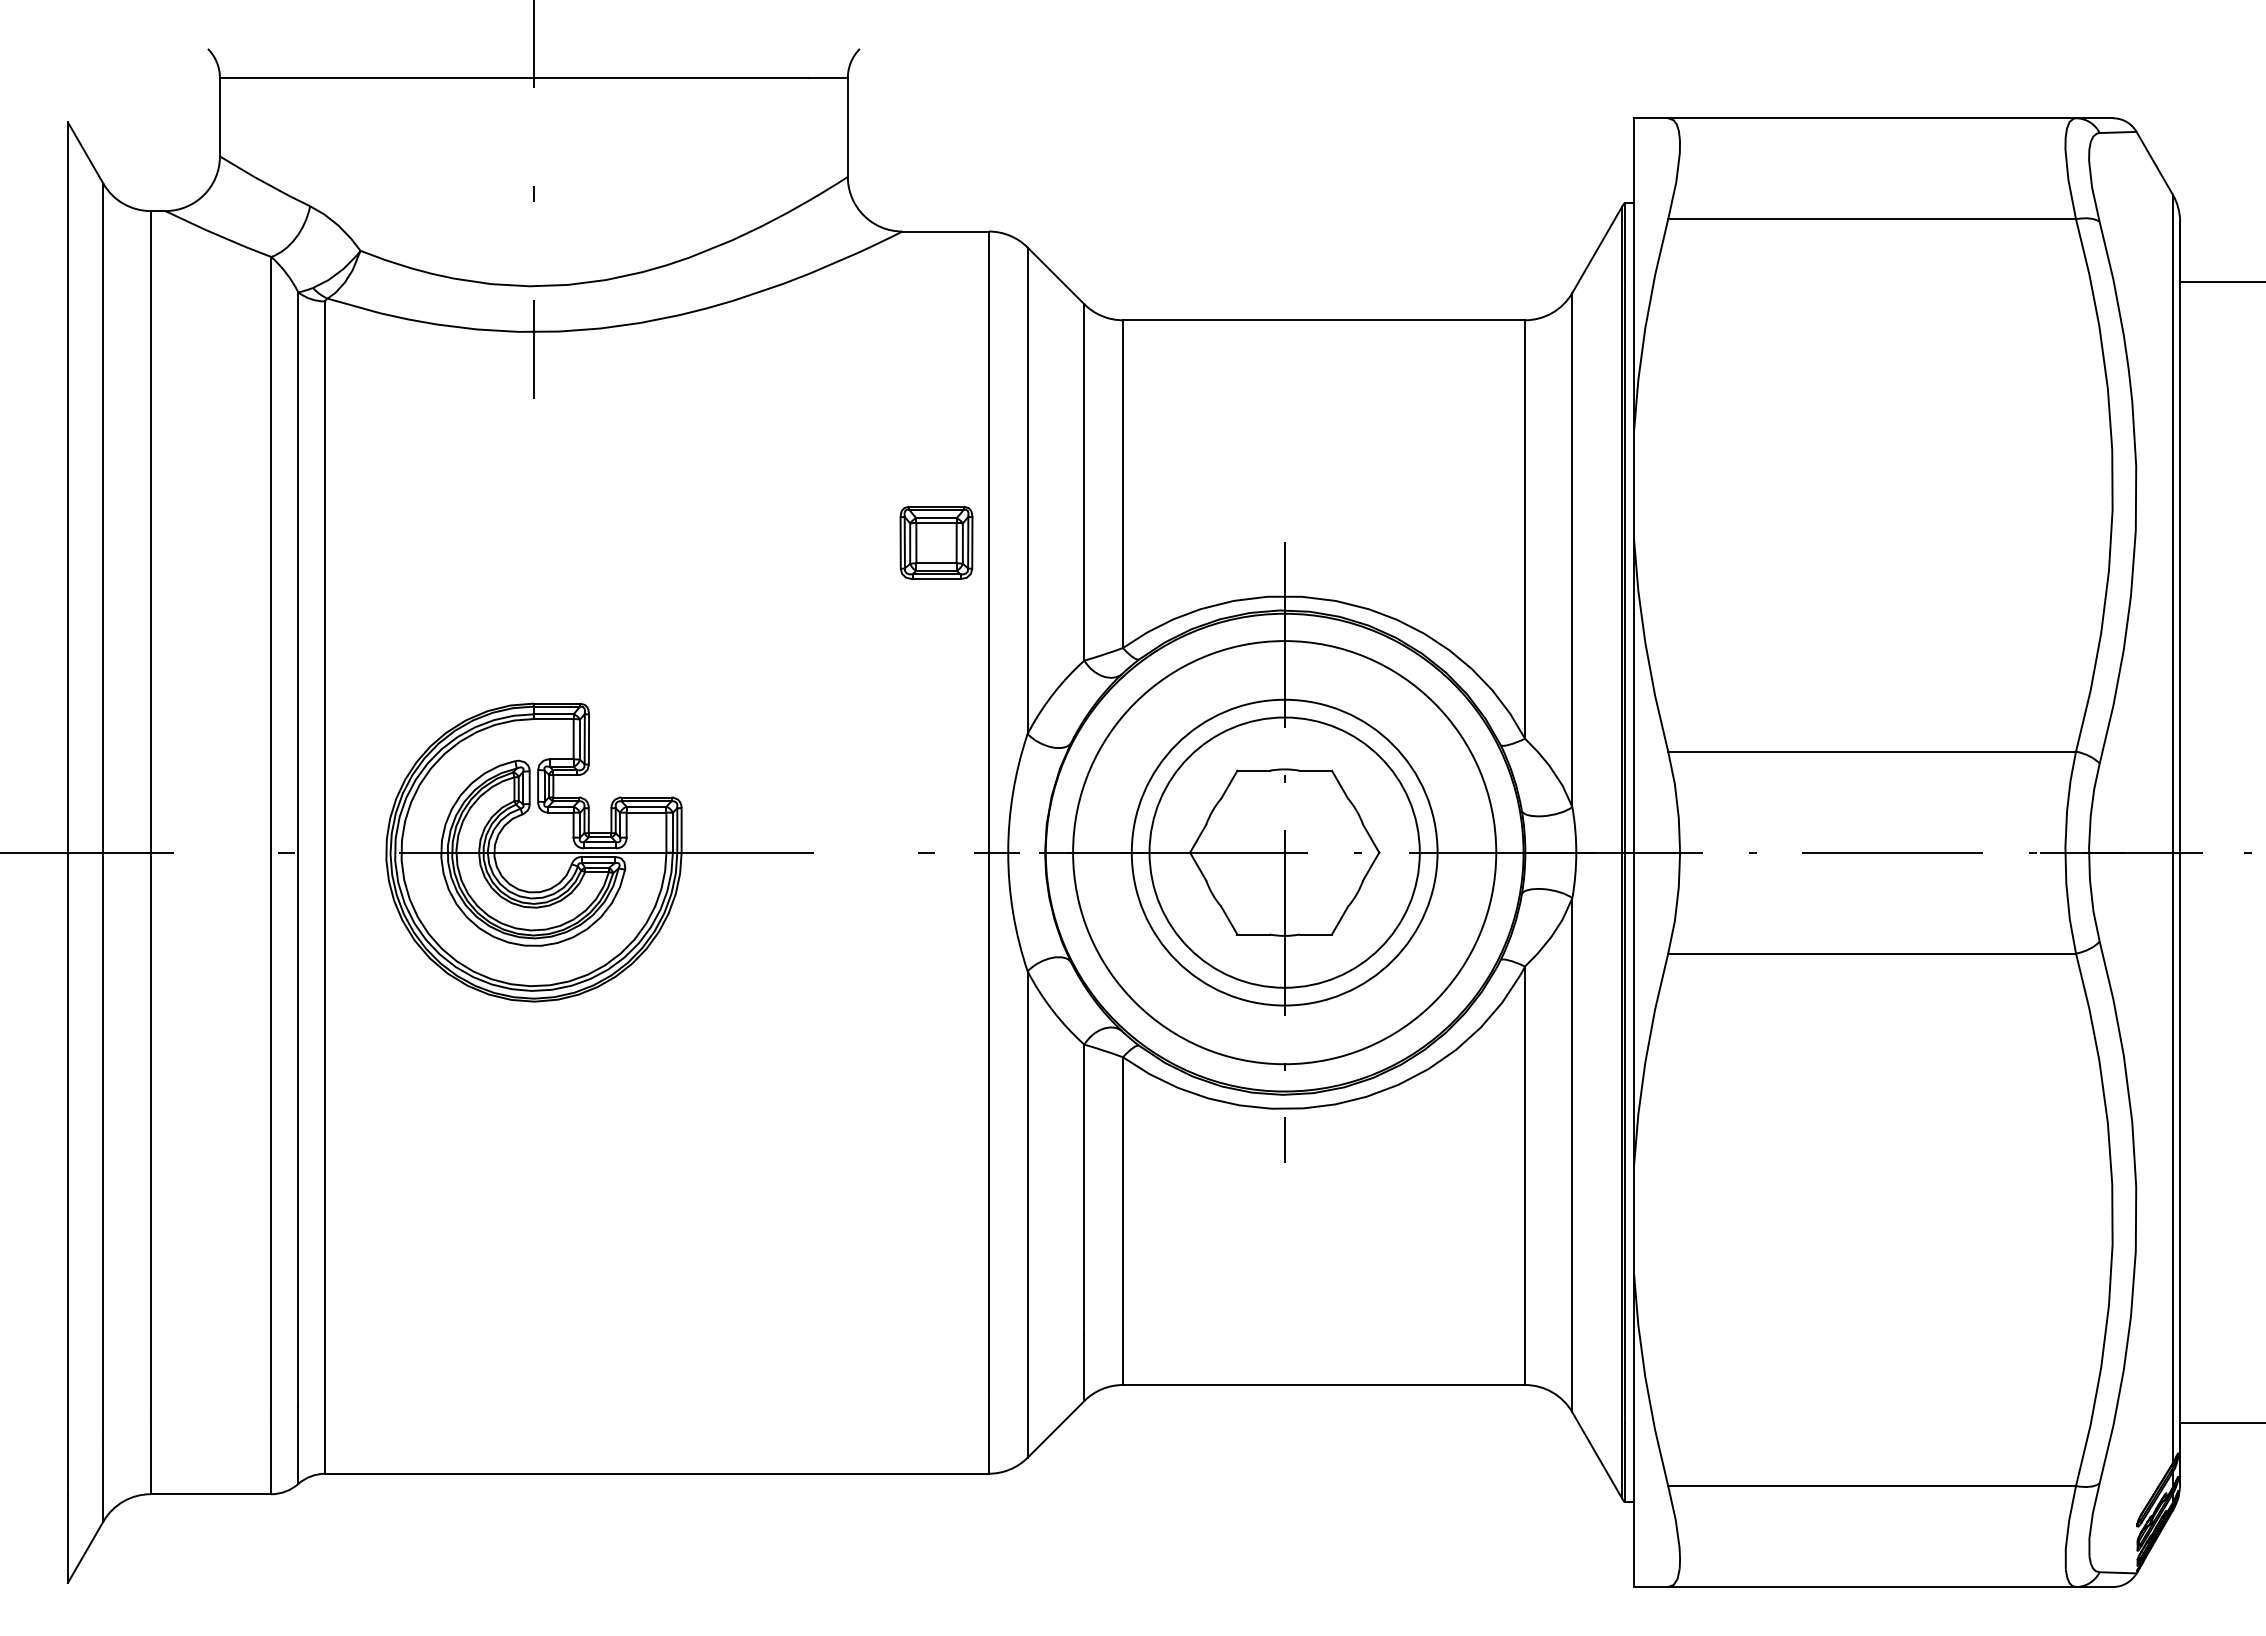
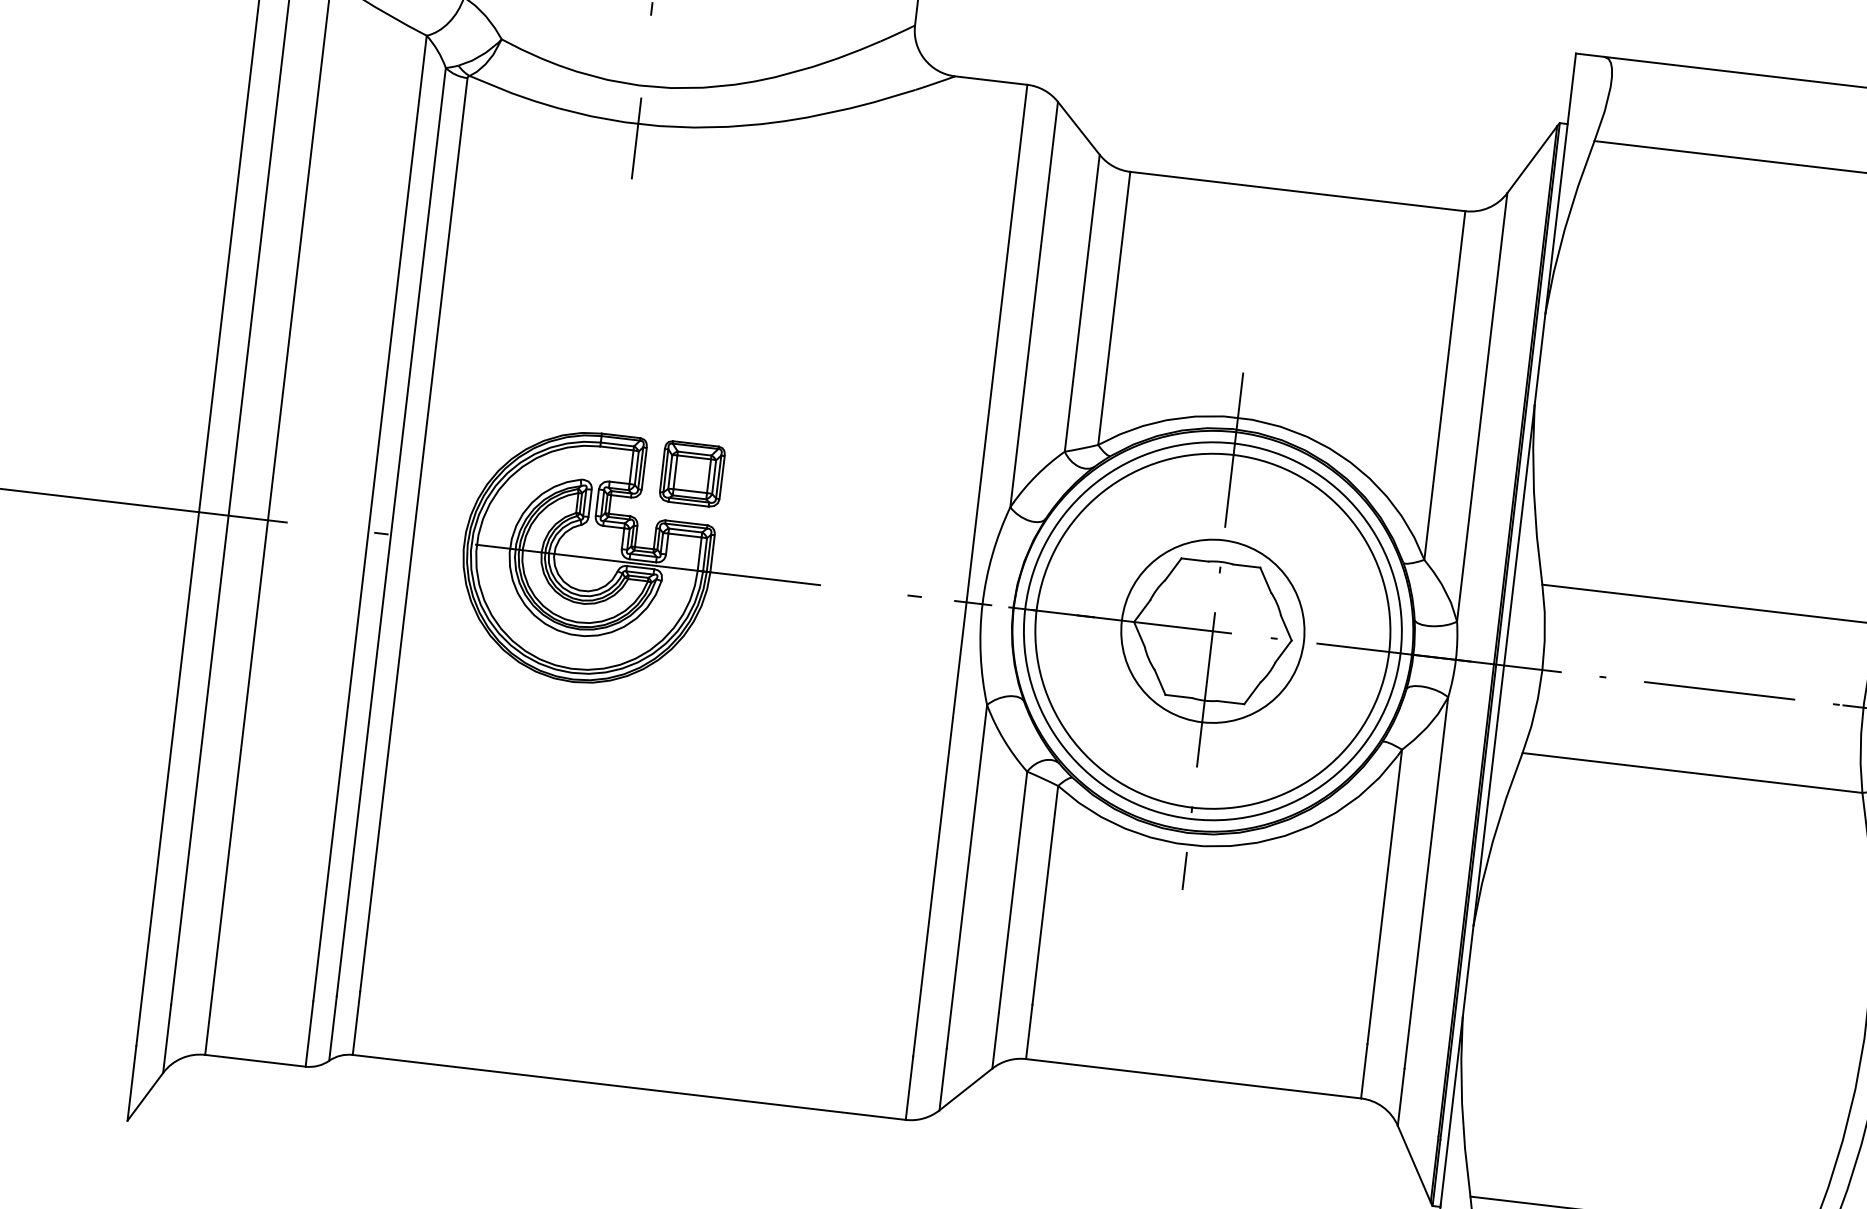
part: (936, 542) -> (692, 473), moved
circle: (1284, 852) -> (1212, 631), size x0.71
circle: (1284, 852) -> (1212, 631), size x1.67

